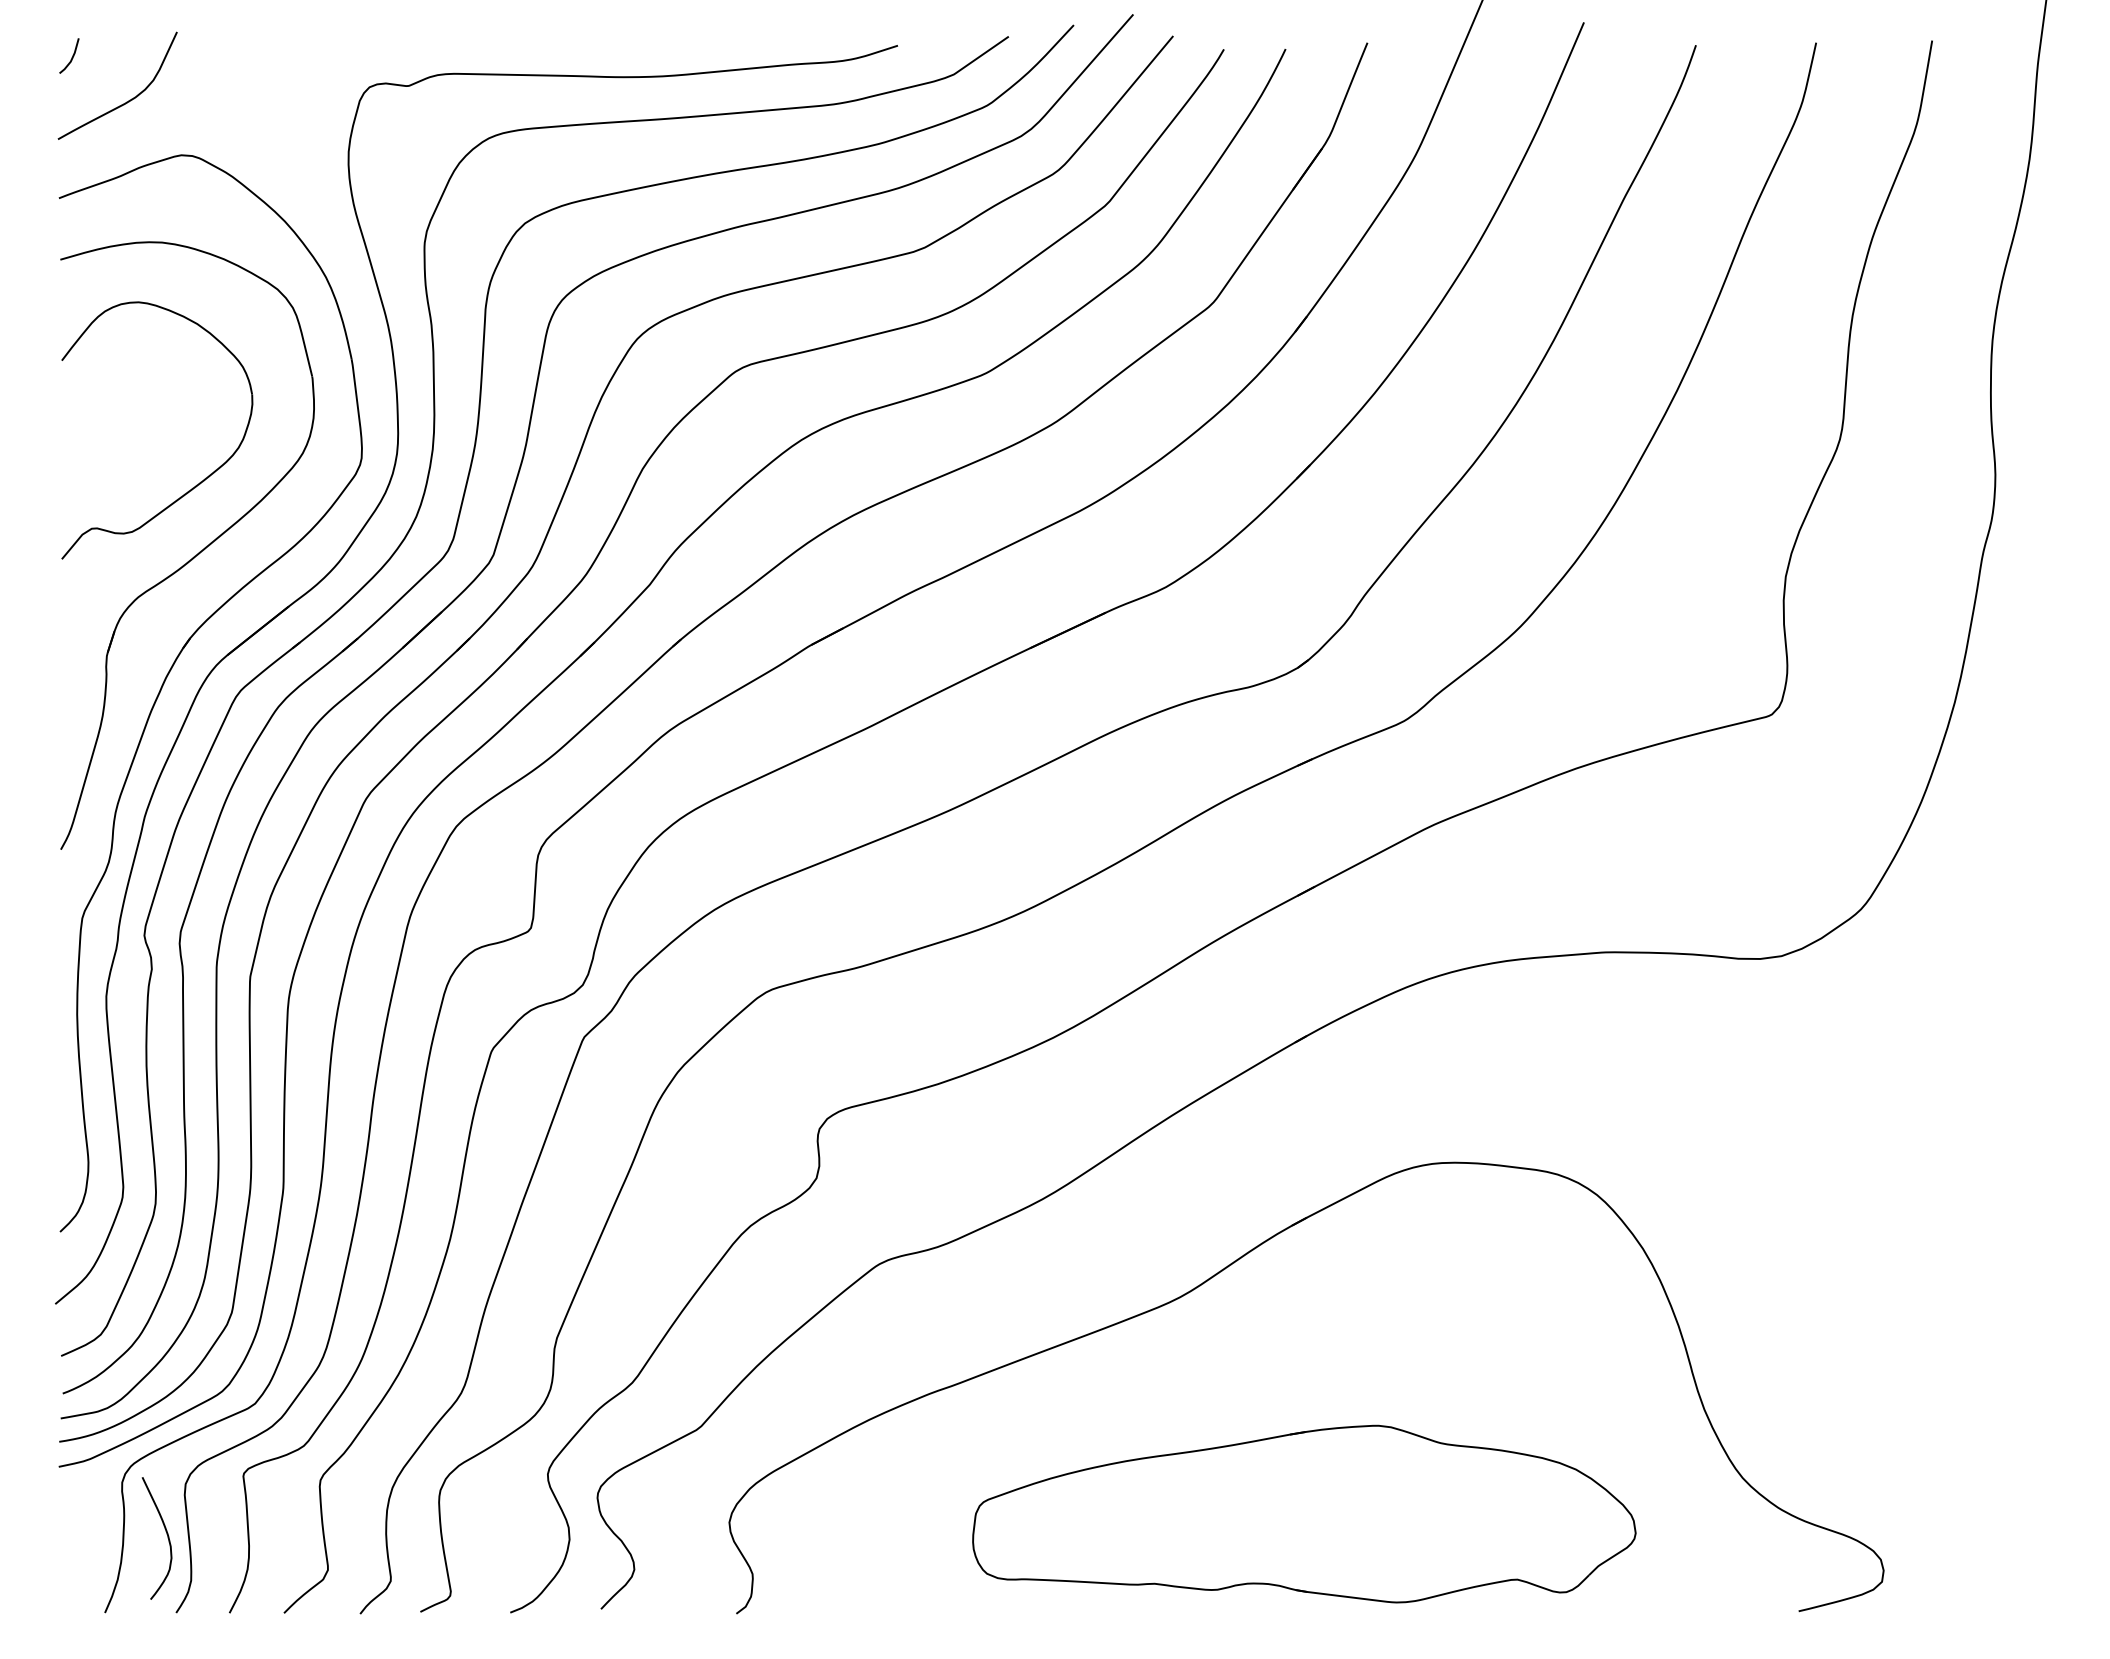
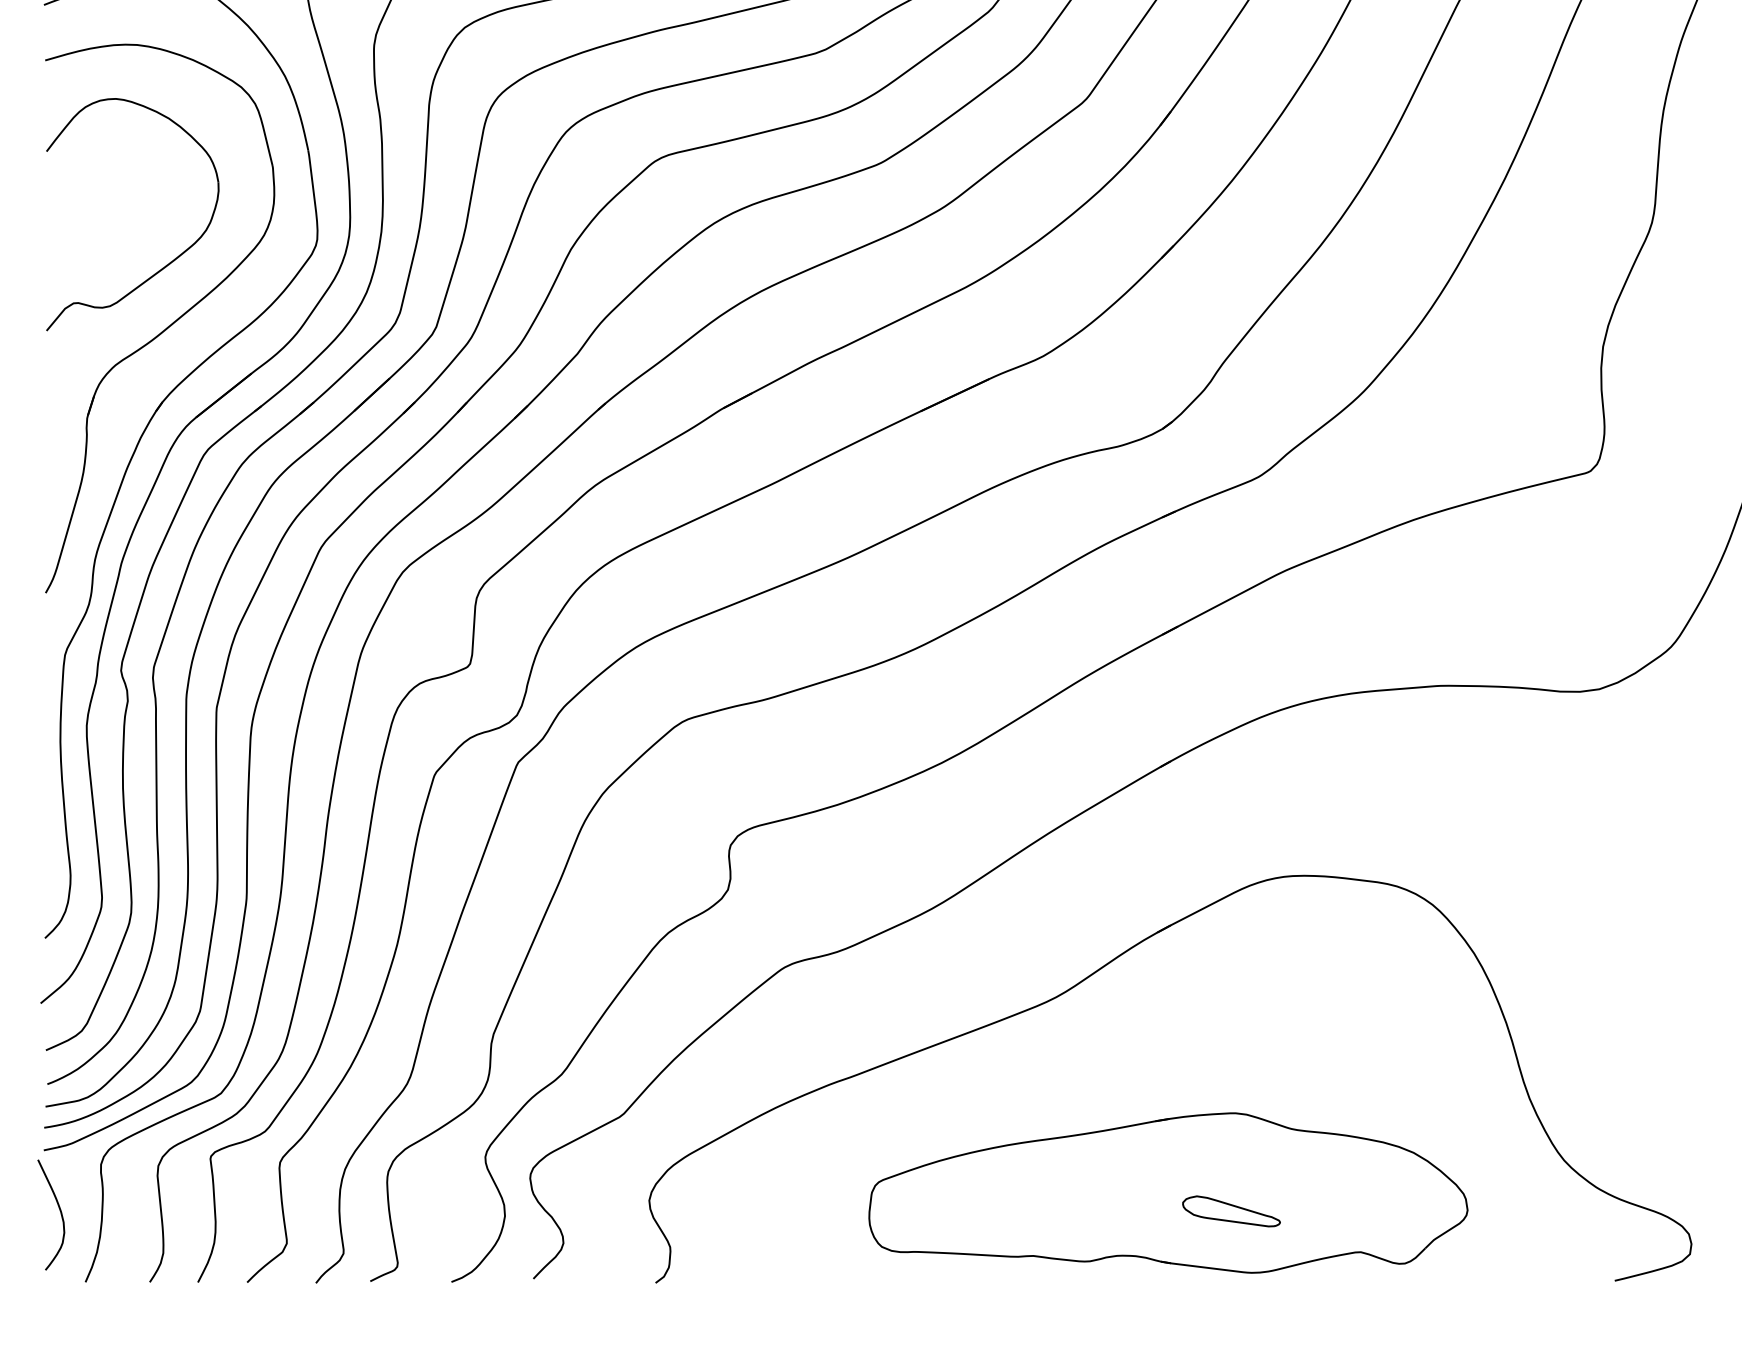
part: (1373, 1533) -> (1230, 1210), added
curve: (166, 1534) -> (59, 1211), moved

